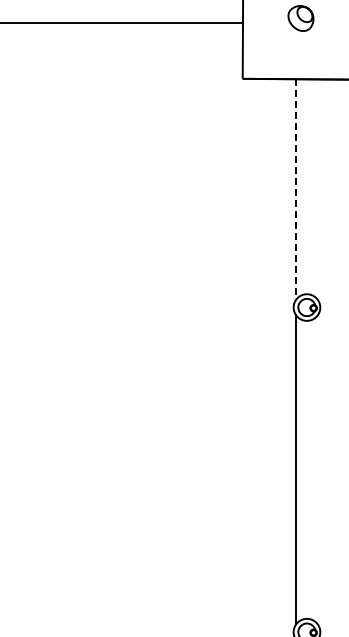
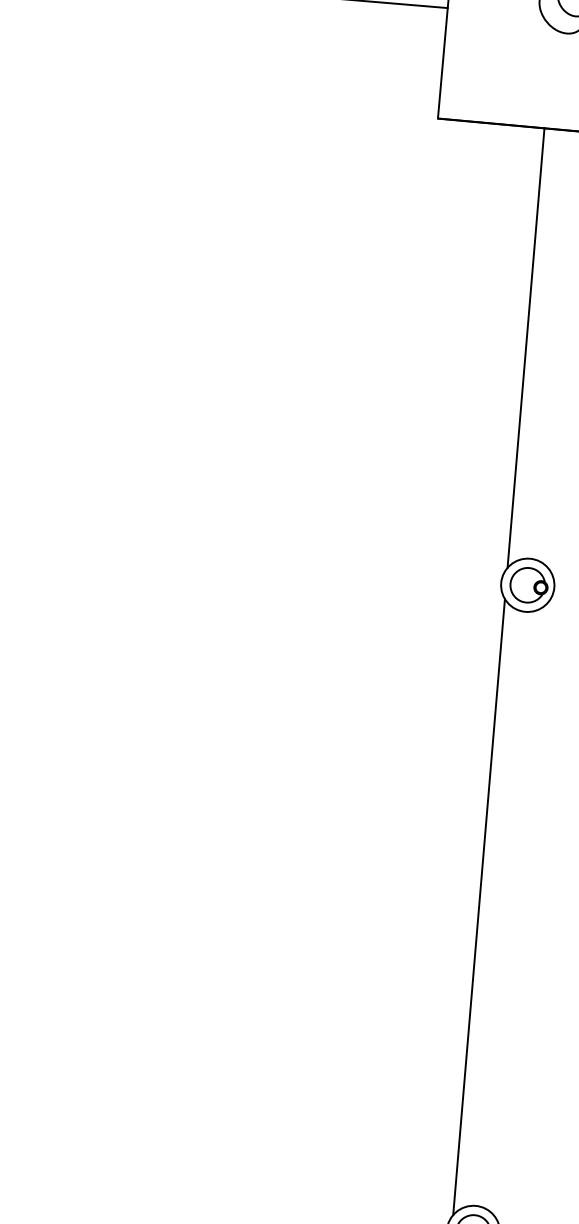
line: (296, 189) -> (526, 348), dashed -> solid

